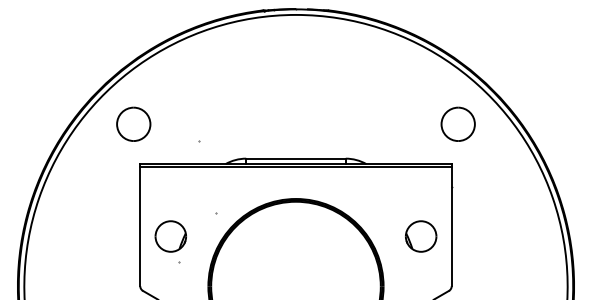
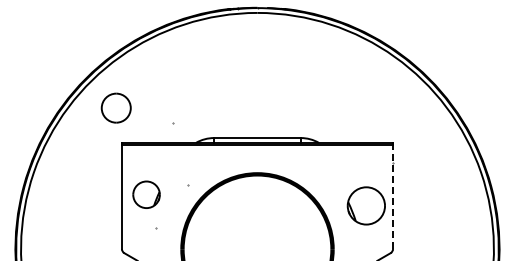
part: (457, 123) -> (398, 107), removed
line: (452, 226) -> (393, 197), solid -> dashed
part: (170, 236) -> (146, 194), moved
part: (421, 236) -> (366, 205), size x1.4

